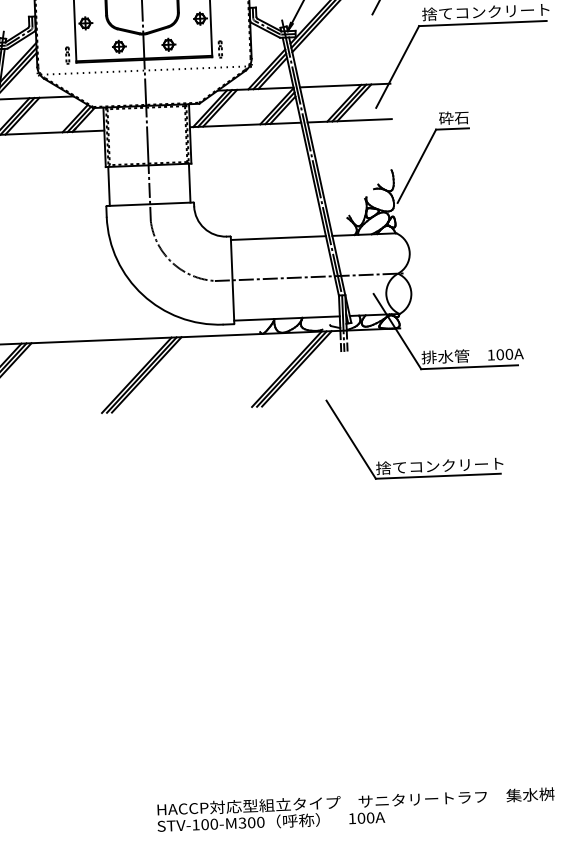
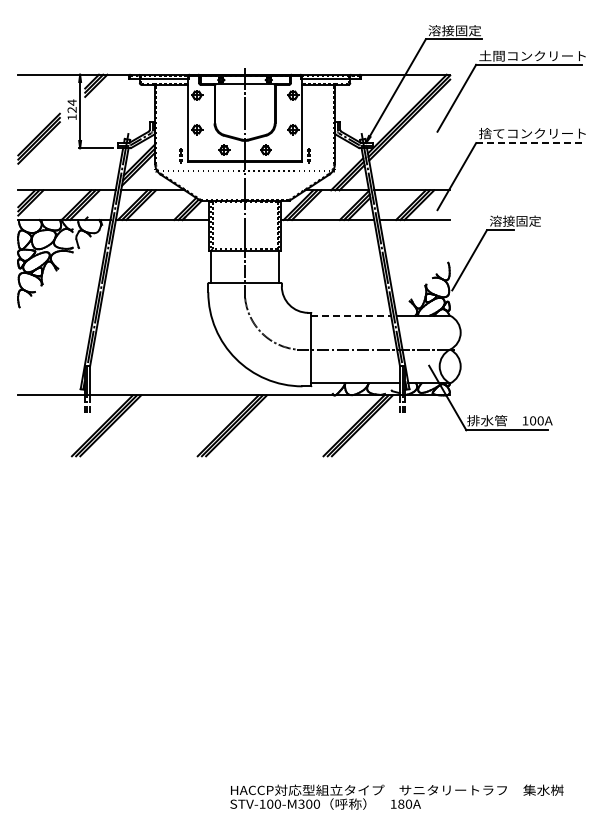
line: (483, 23) -> (530, 143), solid -> dashed
text: (468, 116) -> (514, 220), 砕石 -> 溶接固定
line: (278, 237) -> (351, 315), solid -> dashed
part: (415, 462) -> (458, 508), removed
text: (361, 818) -> (401, 804), 100A -> 180A

